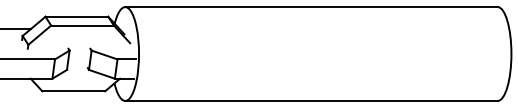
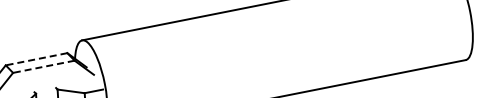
line: (76, 16) -> (36, 59), solid -> dashed
line: (82, 25) -> (43, 66), solid -> dashed

